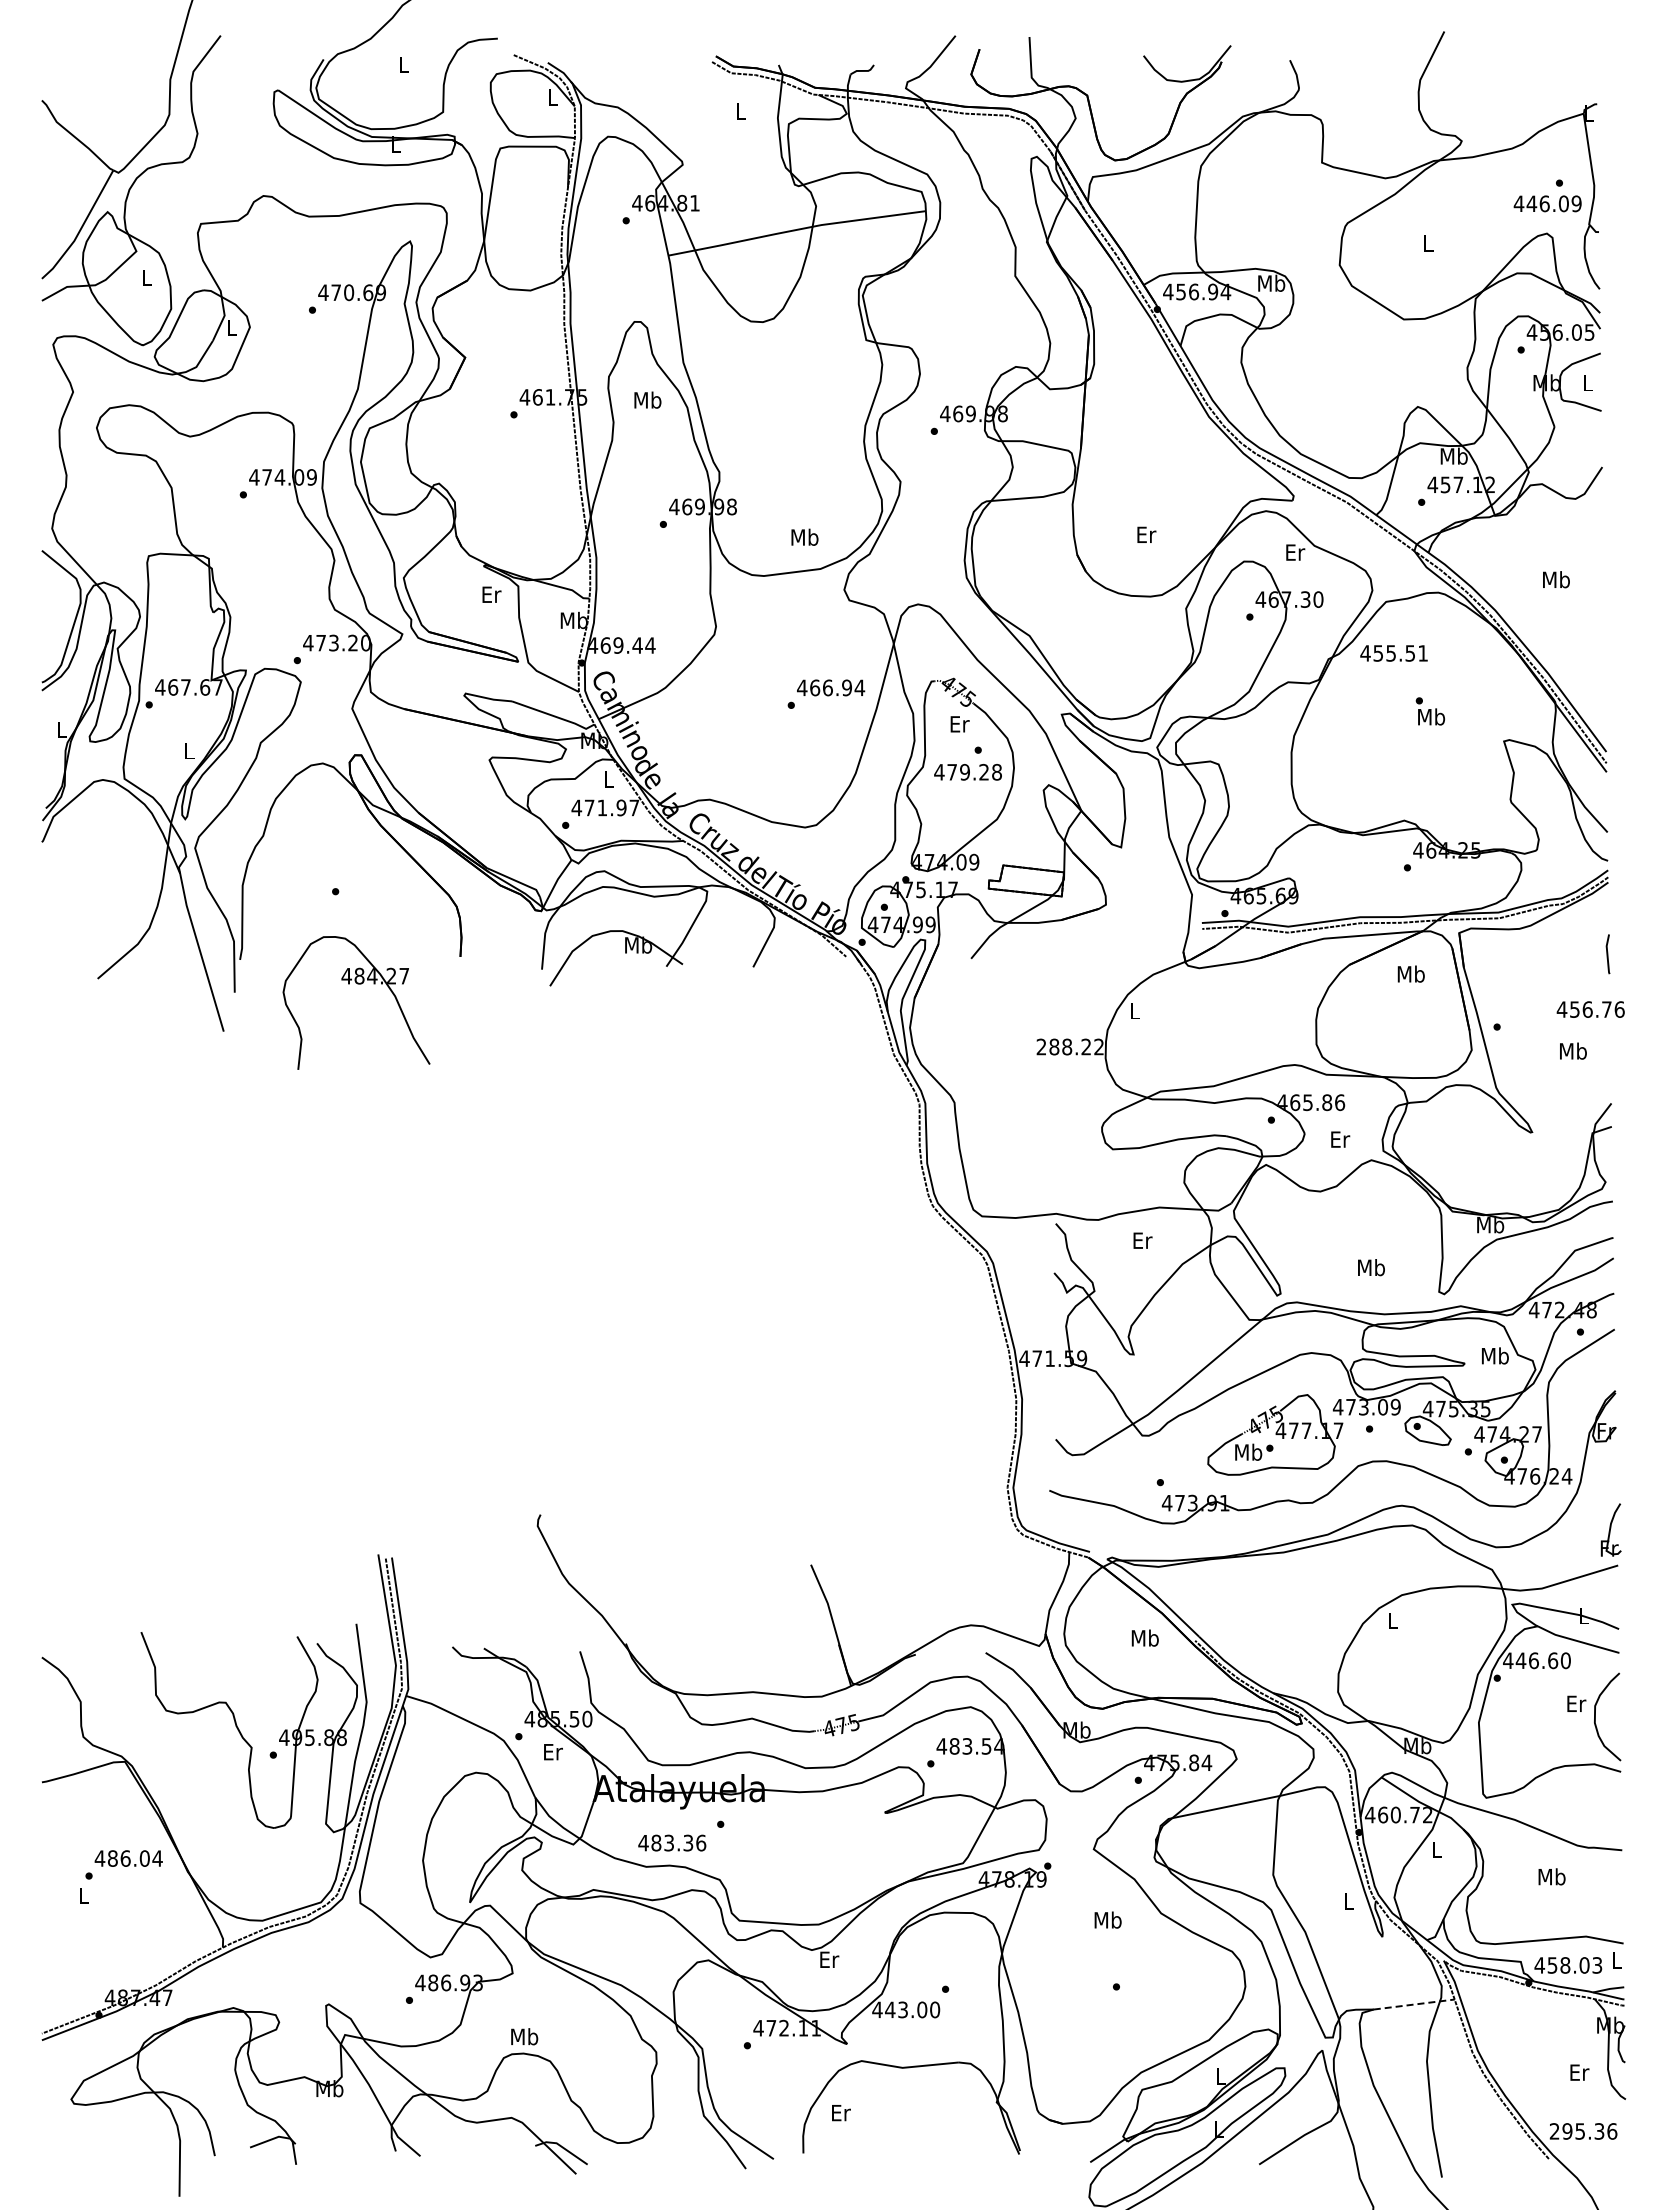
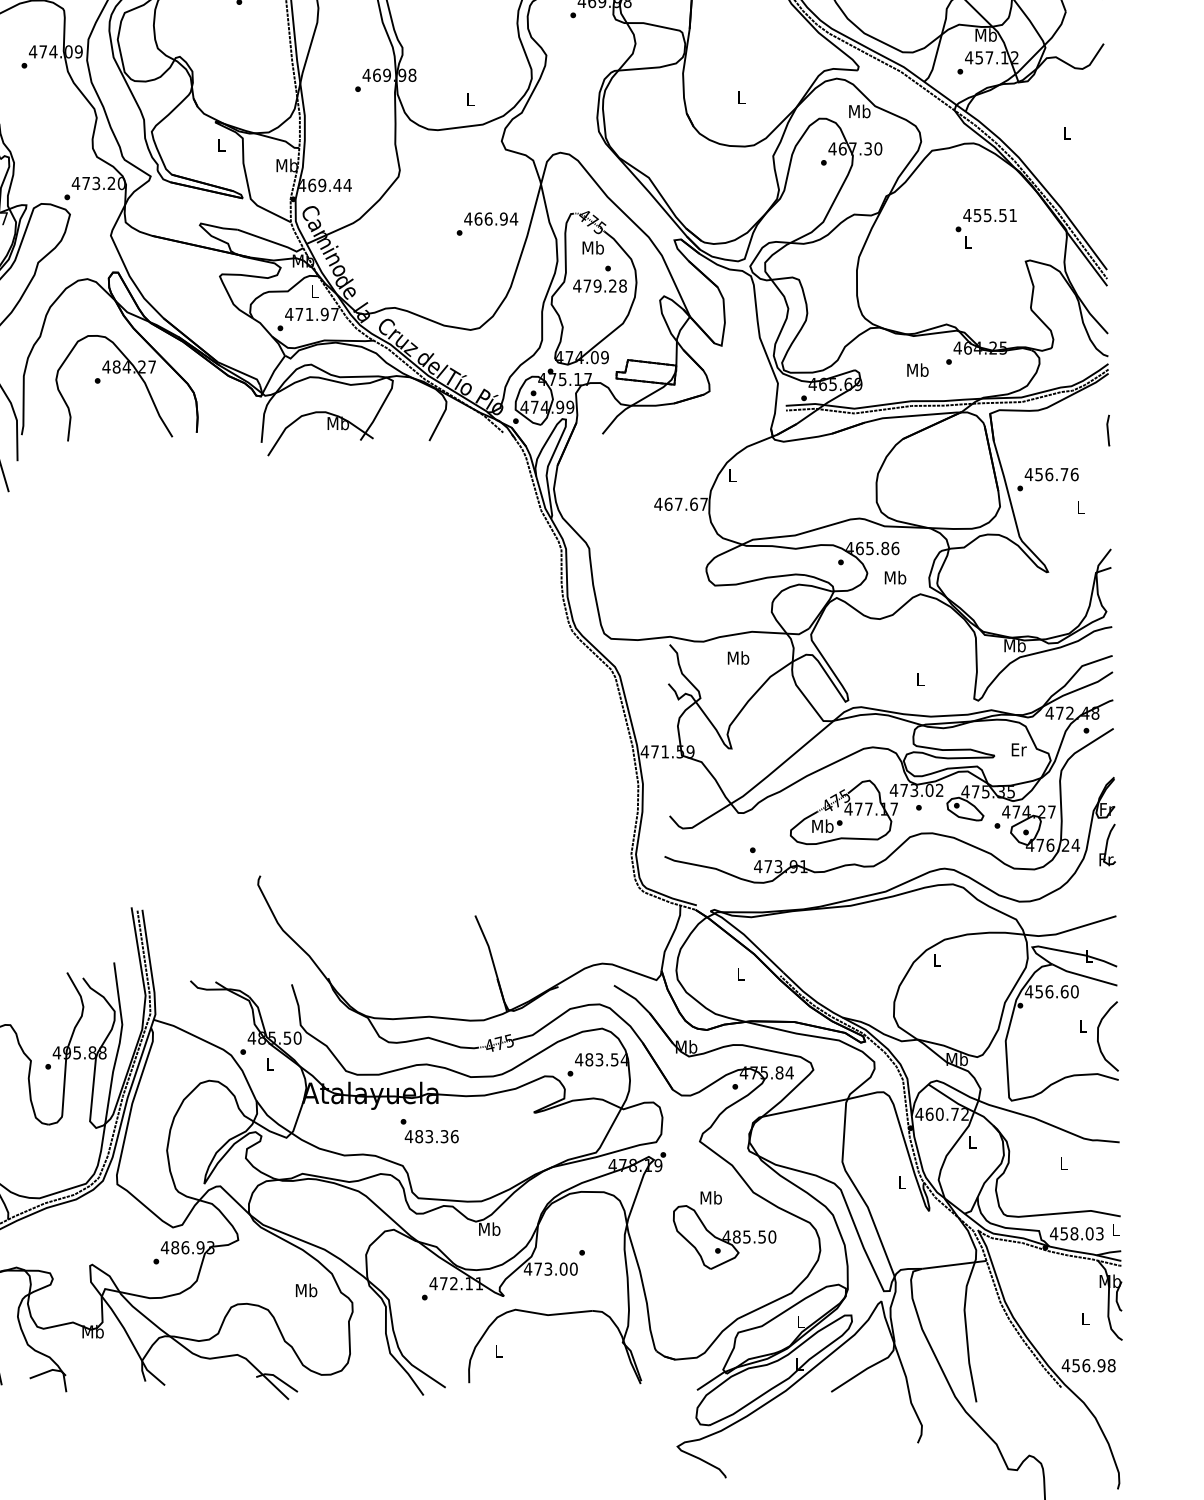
text: (1146, 534) -> (741, 97), Er -> L
text: (804, 536) -> (470, 98), Mb -> L
text: (1294, 551) -> (859, 110), Er -> Mb
text: (1556, 579) -> (1067, 132), Mb -> L
text: (491, 594) -> (221, 144), Er -> L
text: (1393, 653) -> (989, 215), moved
text: (1431, 716) -> (968, 241), Mb -> L
text: (959, 723) -> (593, 247), Er -> Mb
text: (1410, 973) -> (917, 369), moved
part: (357, 984) -> (115, 373), moved
text: (1590, 1009) -> (1051, 474), moved
text: (1069, 1046) -> (680, 503), 288.22 -> 467.67
text: (1573, 1050) -> (1080, 507), Mb -> L
text: (1339, 1138) -> (895, 576), Er -> Mb
text: (1142, 1240) -> (738, 657), Er -> Mb
text: (1371, 1267) -> (920, 679), Mb -> L
text: (1495, 1355) -> (1018, 749), Mb -> Er
text: (1395, 1407) -> (939, 790), 473.09 -> 473.02
part: (1610, 1529) -> (1107, 844), moved
text: (1144, 1637) -> (740, 973), Mb -> L
text: (1520, 1660) -> (1038, 991), 446.60 -> 456.60
text: (1576, 1703) -> (1083, 1025), Er -> L
text: (553, 1752) -> (270, 1064), Er -> L
text: (672, 1842) -> (431, 1136), moved
text: (1551, 1876) -> (1063, 1163), Mb -> L
text: (828, 1959) -> (489, 1229), Er -> Mb
part: (1125, 1969) -> (725, 1237), added
line: (1414, 2004) -> (954, 1264), dashed -> solid
text: (890, 2009) -> (538, 1268), 443.00 -> 473.00
text: (524, 2036) -> (306, 1290), moved
text: (1579, 2072) -> (1085, 1318), Er -> L
text: (841, 2113) -> (499, 1351), Er -> L
text: (1583, 2131) -> (1088, 1365), 295.36 -> 456.98

